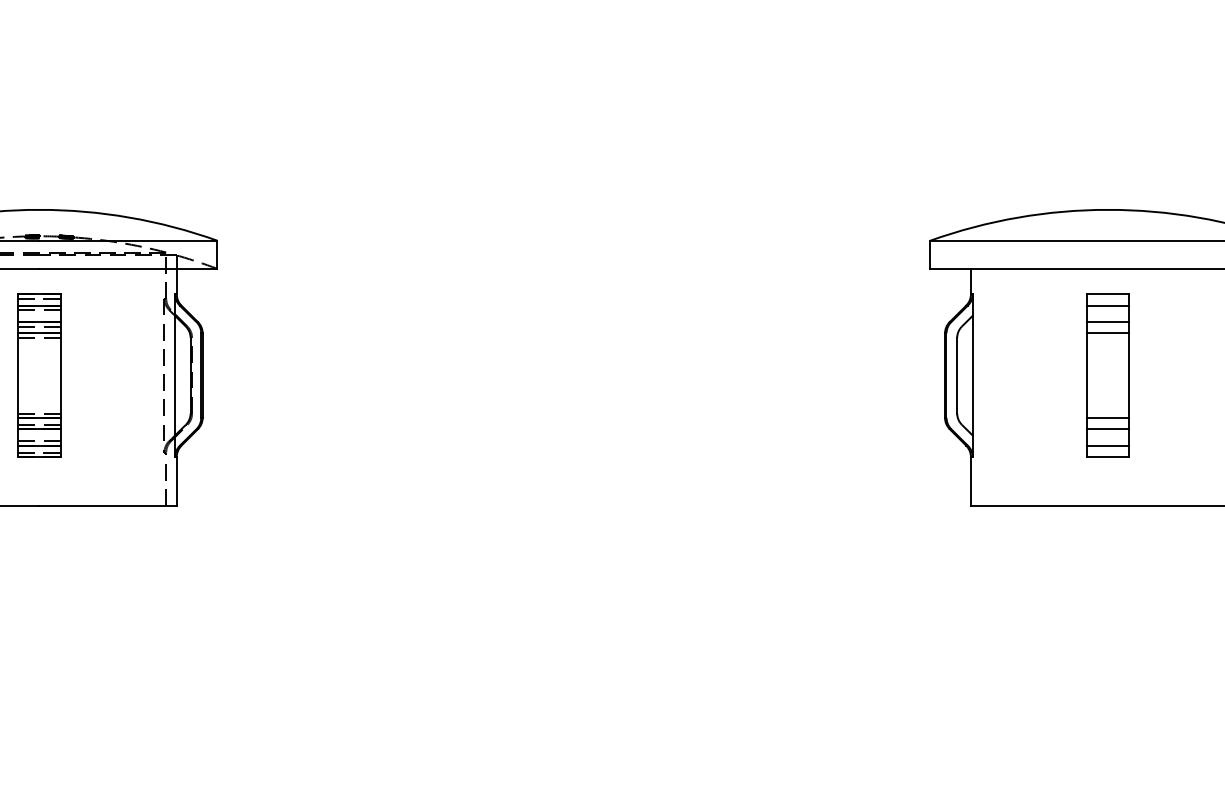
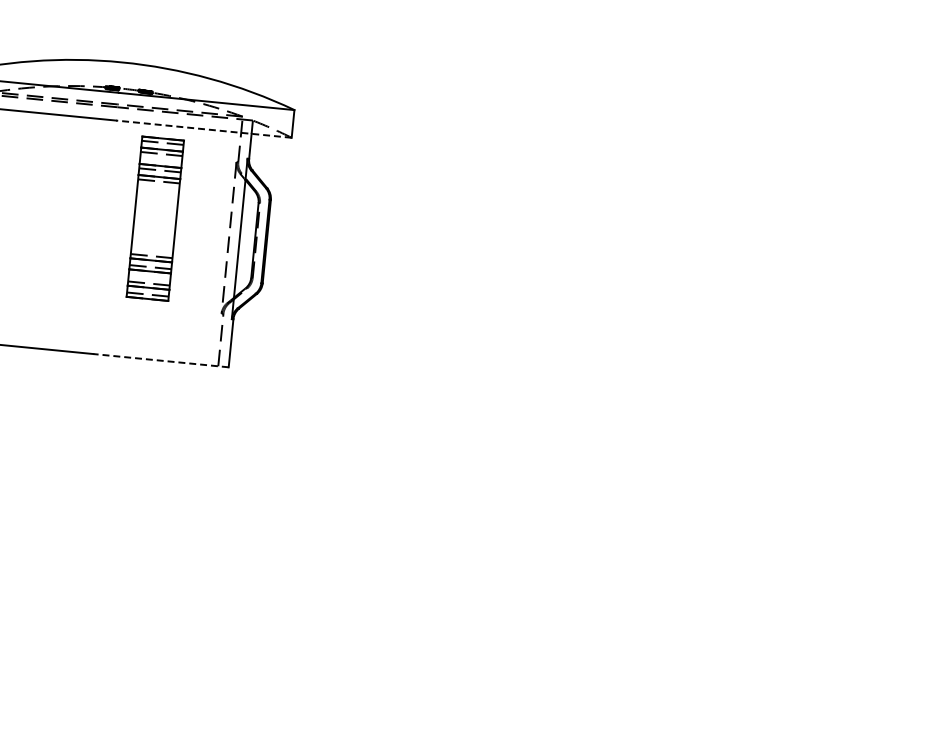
line: (127, 268) -> (203, 128), solid -> dashed
part: (39, 375) -> (155, 218), moved
line: (108, 505) -> (161, 360), solid -> dashed

